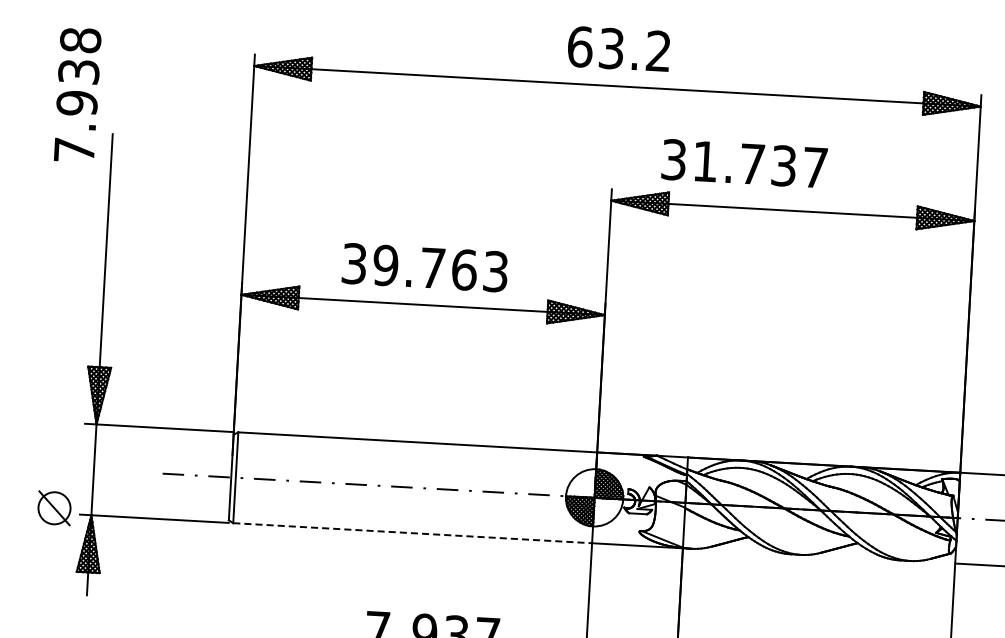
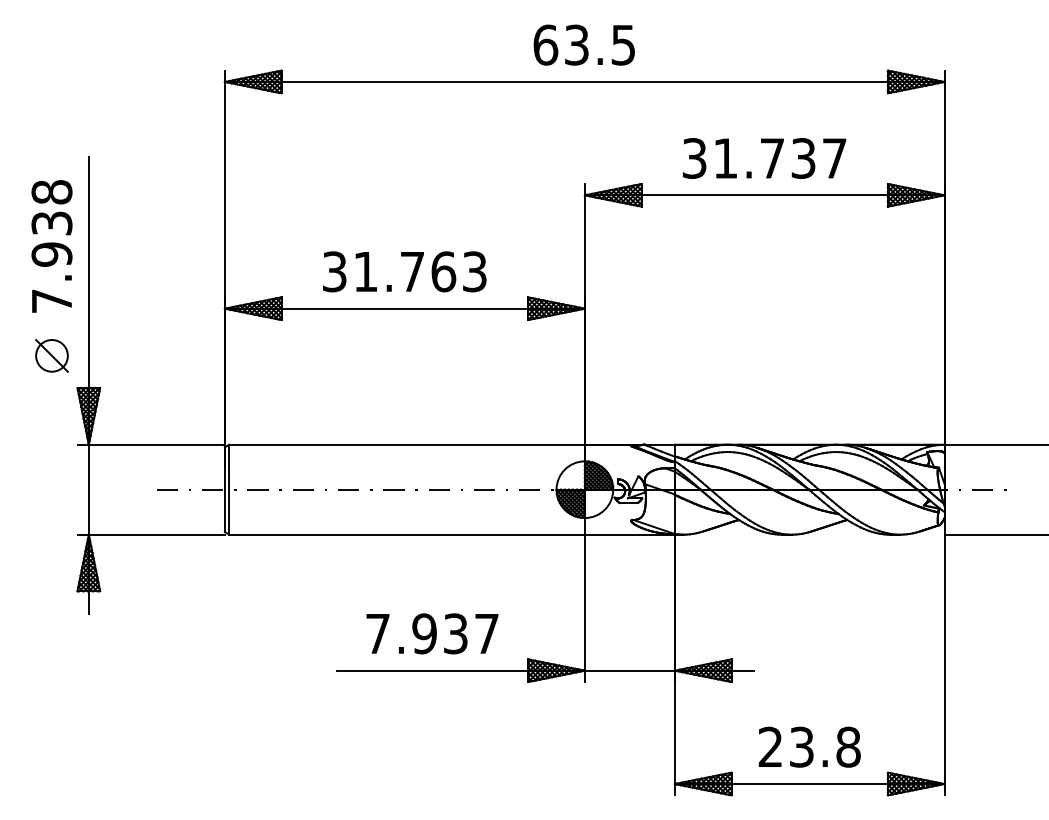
text: (657, 50) -> (622, 44), 63.2 -> 63.5
text: (77, 95) -> (51, 246), moved
text: (744, 163) -> (764, 158), moved
text: (385, 265) -> (365, 271), 39.763 -> 31.763
part: (54, 507) -> (51, 355), moved
line: (413, 533) -> (407, 534), dashed -> solid

